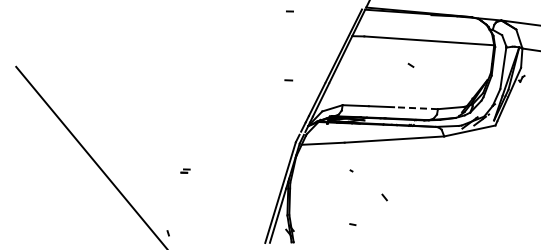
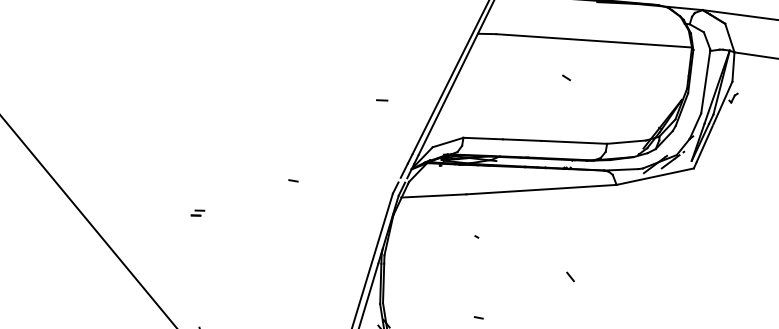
line: (416, 108) -> (574, 142), dashed -> solid
line: (229, 133) -> (292, 180), added
part: (185, 170) -> (197, 212), moved
line: (384, 197) -> (570, 276), moved

